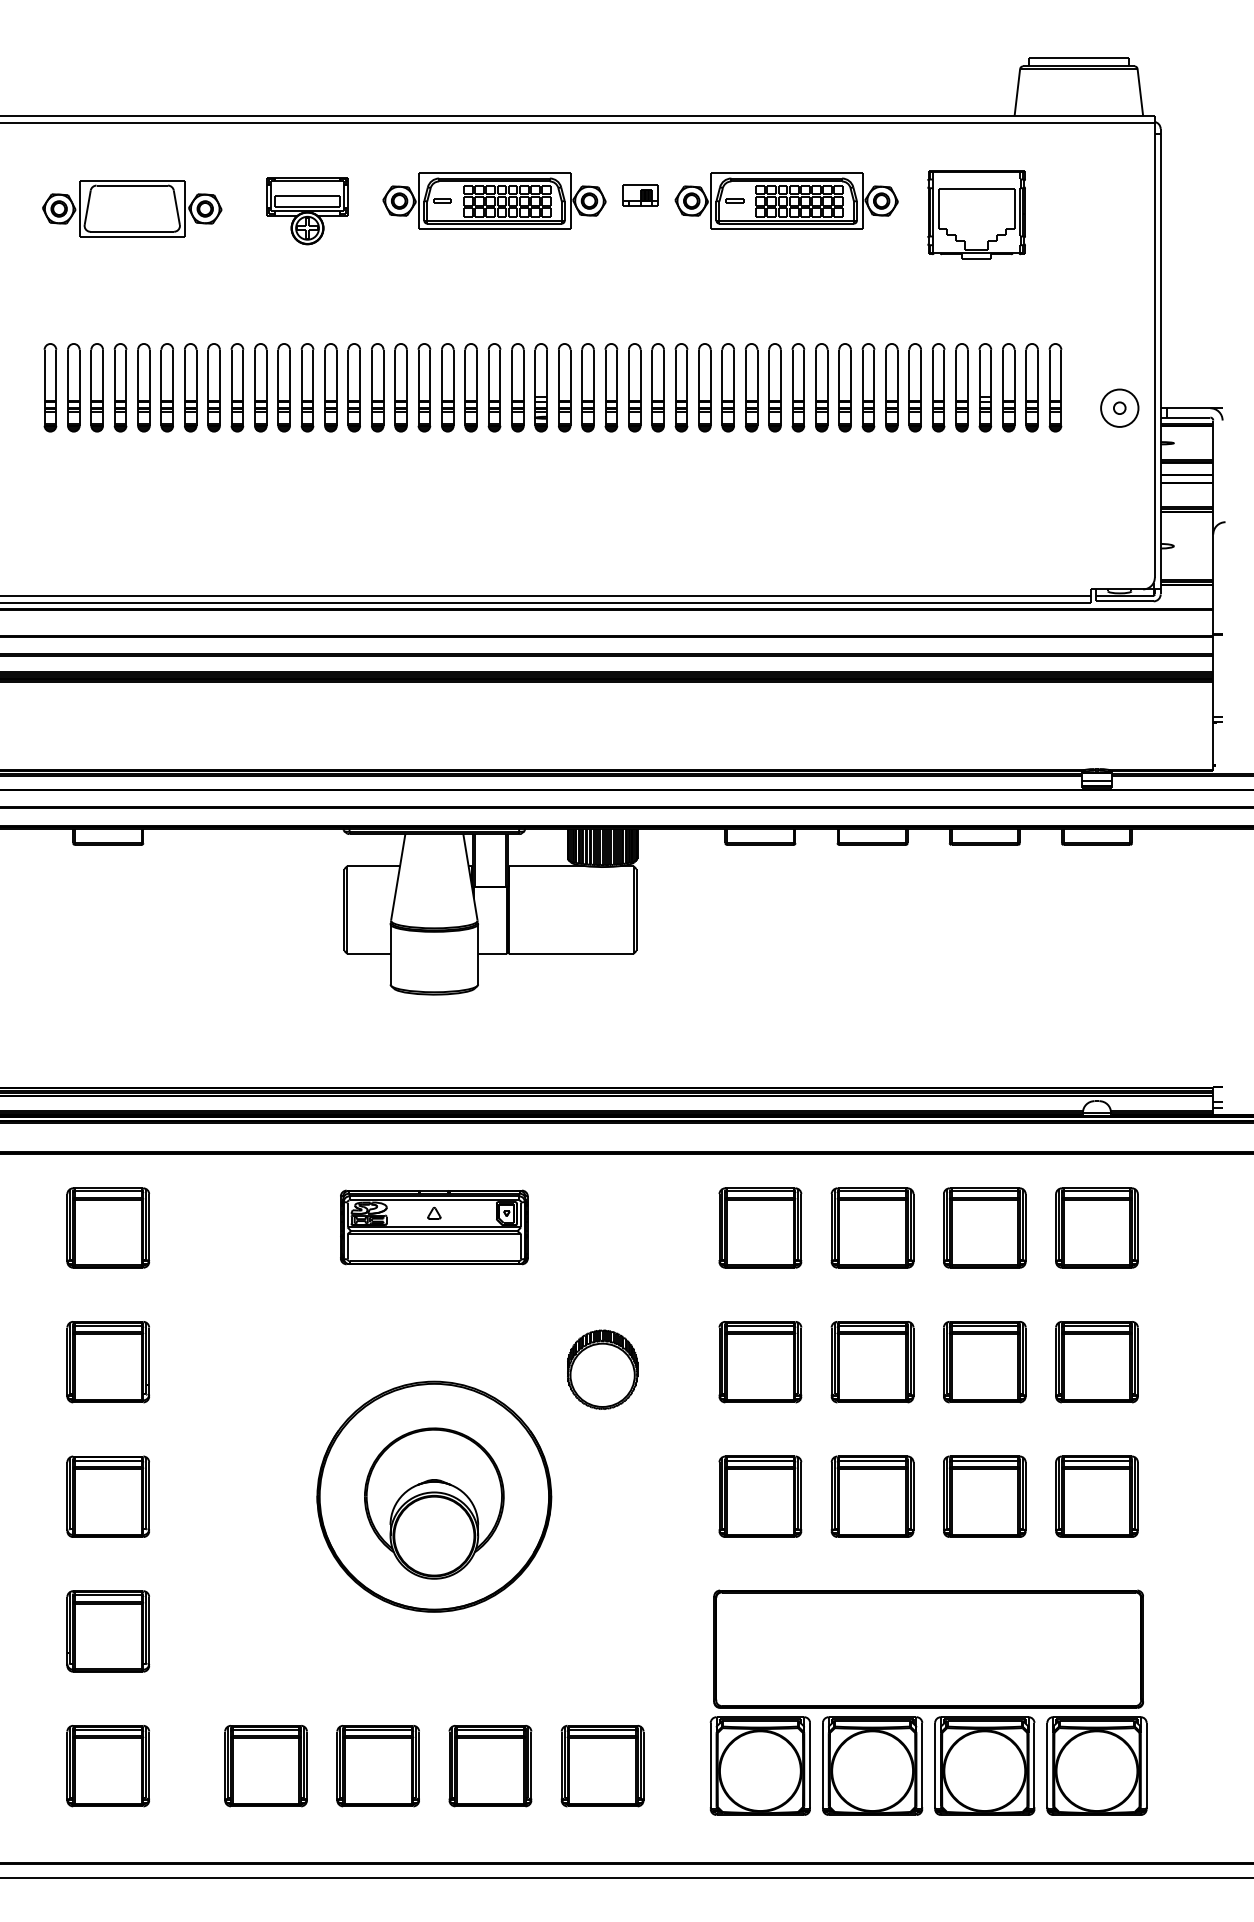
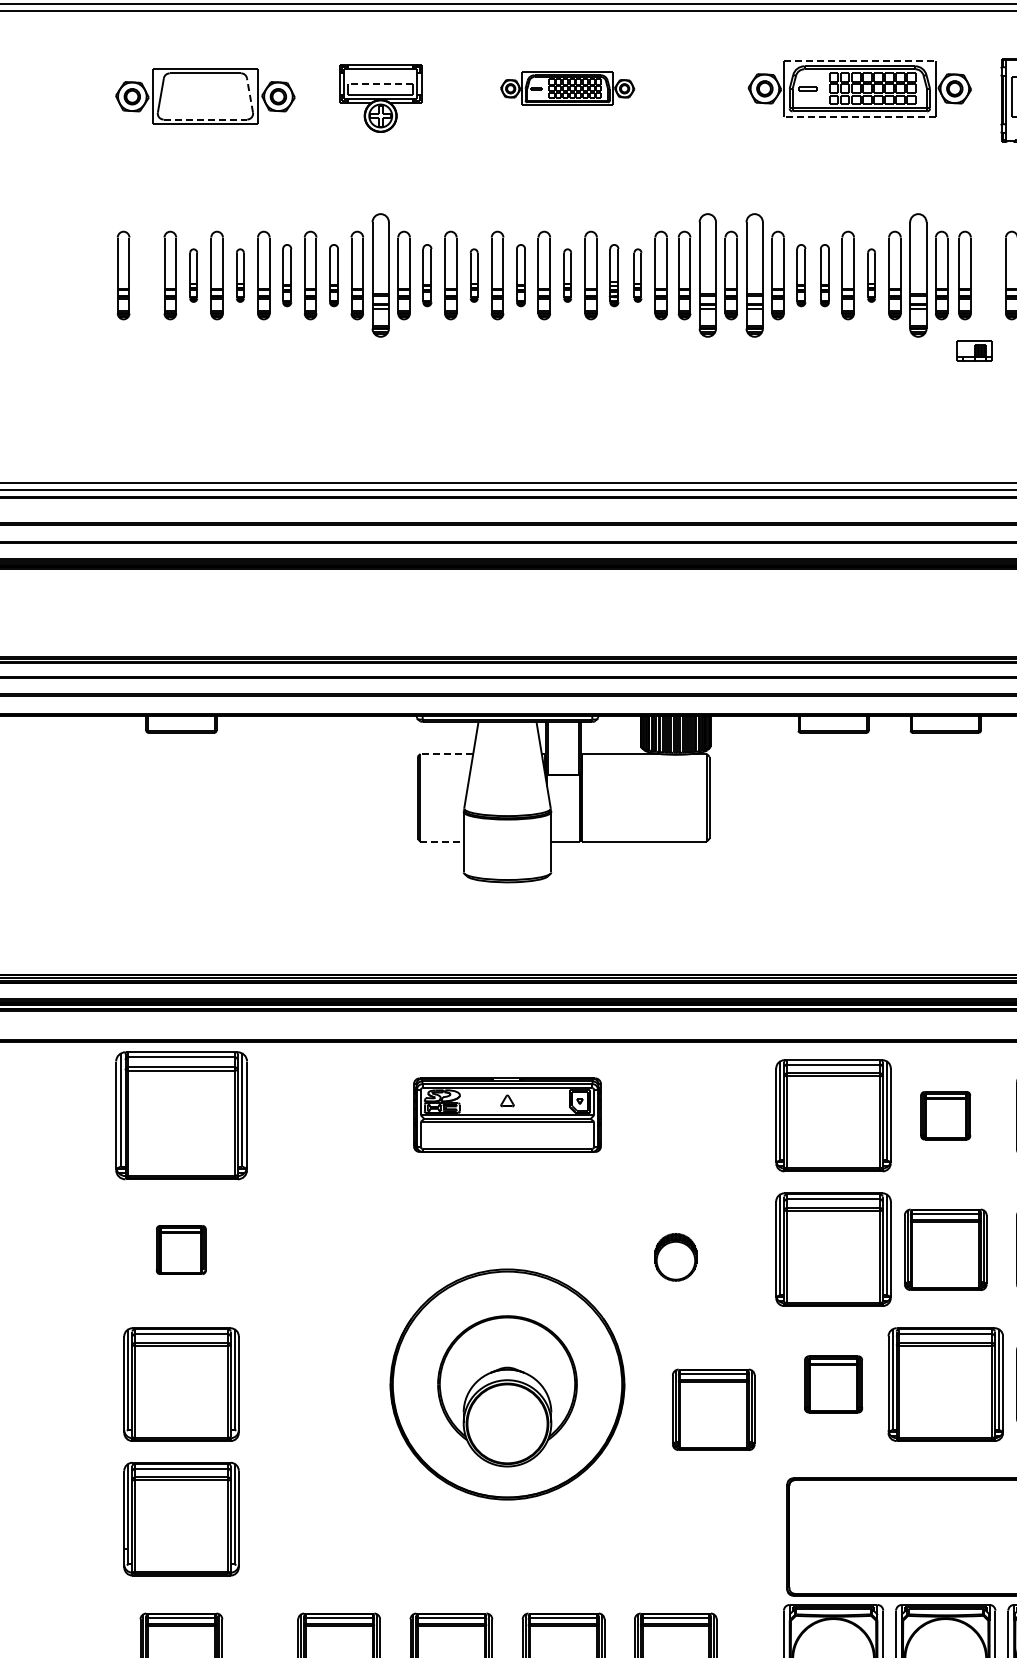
line: (786, 173) -> (859, 61), solid -> dashed
part: (640, 195) -> (974, 351), moved
line: (307, 196) -> (380, 84), solid -> dashed
part: (494, 200) -> (567, 88), size x0.6
line: (176, 207) -> (249, 95), solid -> dashed
line: (786, 228) -> (859, 116), solid -> dashed
line: (132, 231) -> (205, 119), solid -> dashed
part: (73, 387) -> (146, 275), removed
part: (120, 387) -> (193, 275), size x0.6
part: (166, 387) -> (239, 275), size x0.6
part: (213, 387) -> (286, 275), size x0.7
part: (260, 387) -> (333, 275), size x0.7
part: (307, 387) -> (380, 275), size x1.4
part: (353, 387) -> (426, 275), size x0.7
part: (400, 387) -> (473, 275), size x0.6
part: (447, 387) -> (520, 275), size x0.7
part: (494, 387) -> (567, 275), size x0.6
part: (540, 387) -> (613, 275), size x0.7
part: (564, 387) -> (637, 275), size x0.6
part: (634, 387) -> (707, 275), size x1.4
part: (681, 387) -> (754, 275), size x1.4
part: (727, 387) -> (800, 275), size x0.7
part: (751, 387) -> (824, 275), size x0.7
part: (798, 387) -> (871, 275), size x0.6
part: (844, 387) -> (917, 275), size x1.4
part: (914, 387) -> (987, 275), removed
line: (373, 866) -> (446, 754), solid -> dashed
line: (368, 953) -> (441, 841), solid -> dashed
part: (107, 1227) -> (180, 1115), size x1.6
part: (760, 1227) -> (833, 1115), size x1.4
part: (872, 1227) -> (945, 1115), size x0.6
part: (107, 1362) -> (180, 1250), size x0.6
part: (760, 1362) -> (833, 1250), size x1.4
part: (602, 1369) -> (675, 1257), size x0.6
part: (107, 1496) -> (180, 1384), size x1.4
part: (760, 1496) -> (833, 1384), size x0.7
part: (872, 1496) -> (945, 1384), size x1.4
part: (640, 1522) -> (713, 1410), added
part: (107, 1631) -> (180, 1519), size x1.4

